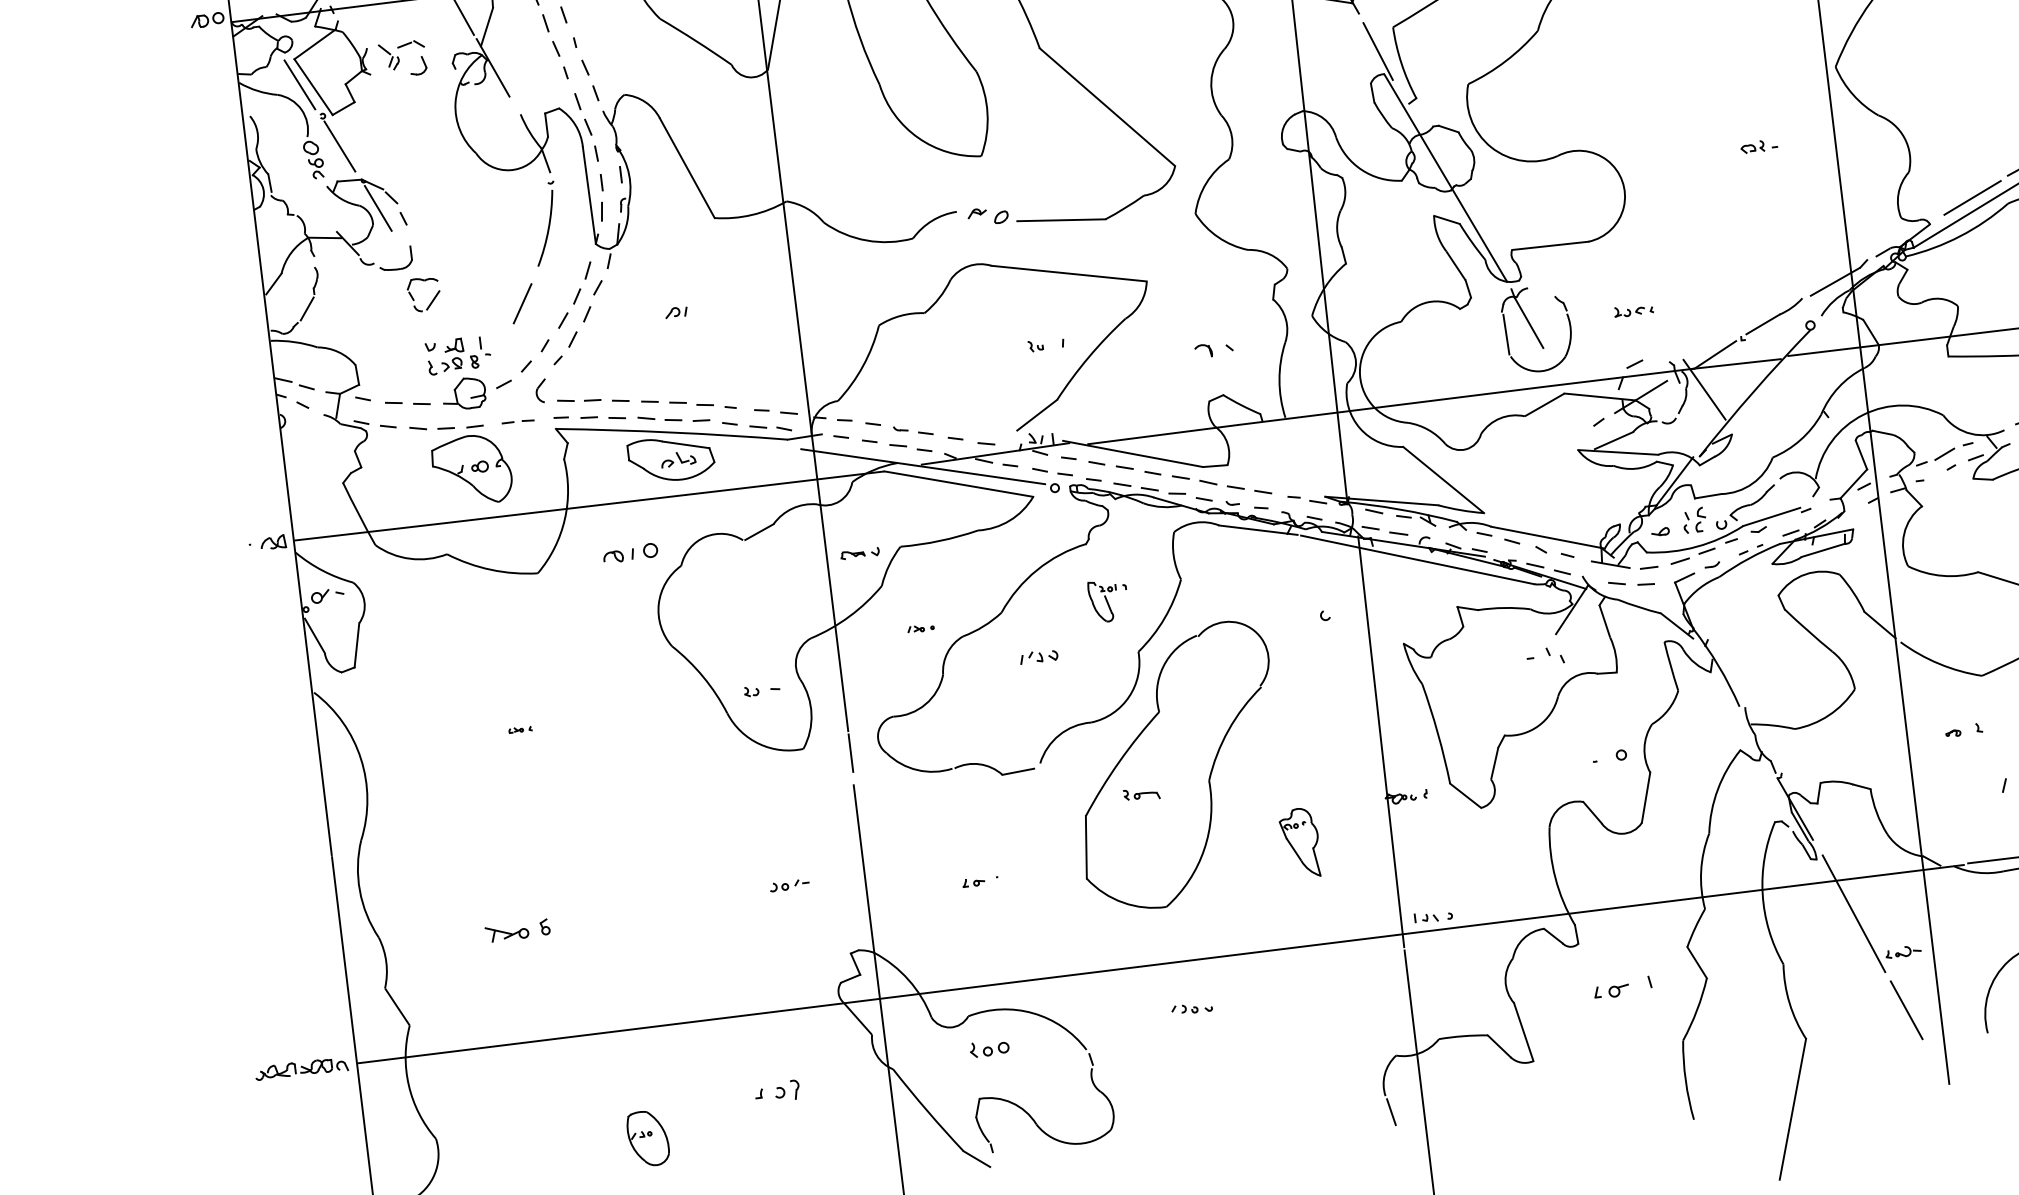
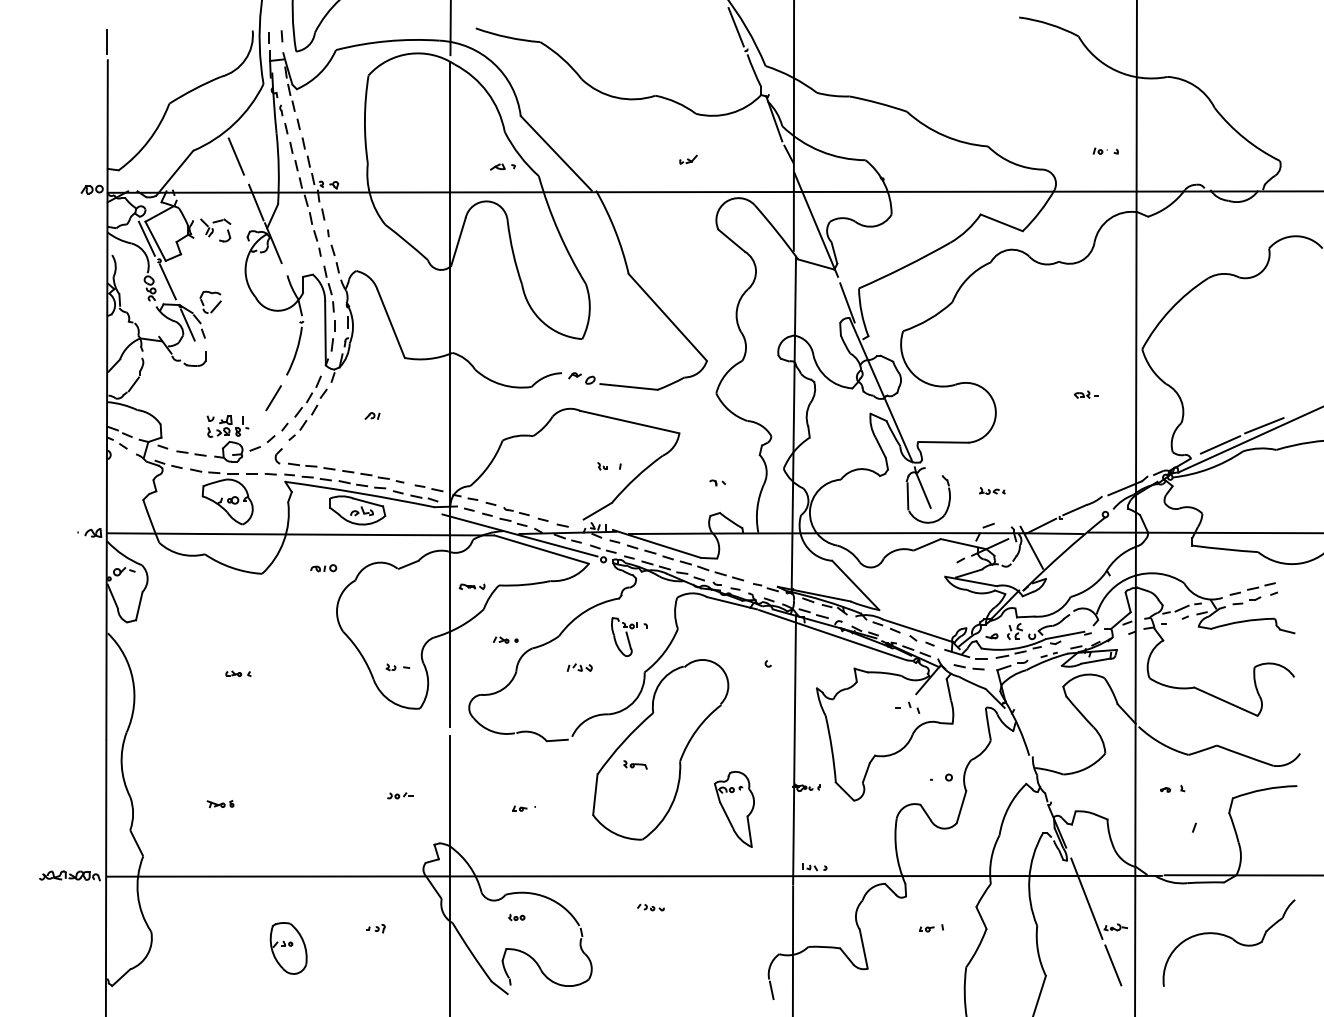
part: (415, 298) -> (204, 304), moved
part: (1213, 349) -> (717, 482), size x0.62
part: (518, 422) -> (261, 474), size x1.43
part: (630, 553) -> (323, 568), size x0.71
part: (1108, 600) -> (629, 636), size x1.43
part: (920, 627) -> (505, 639), size x1.43
part: (520, 729) -> (238, 673), size x1.67
part: (1299, 842) -> (733, 808), size x1.67
part: (517, 932) -> (220, 804), size x0.62
part: (1623, 988) -> (931, 928), size x0.62
part: (989, 1048) -> (516, 917), size x0.62
part: (776, 1091) -> (375, 928), size x0.62
part: (648, 1138) -> (288, 948), size x1.43

